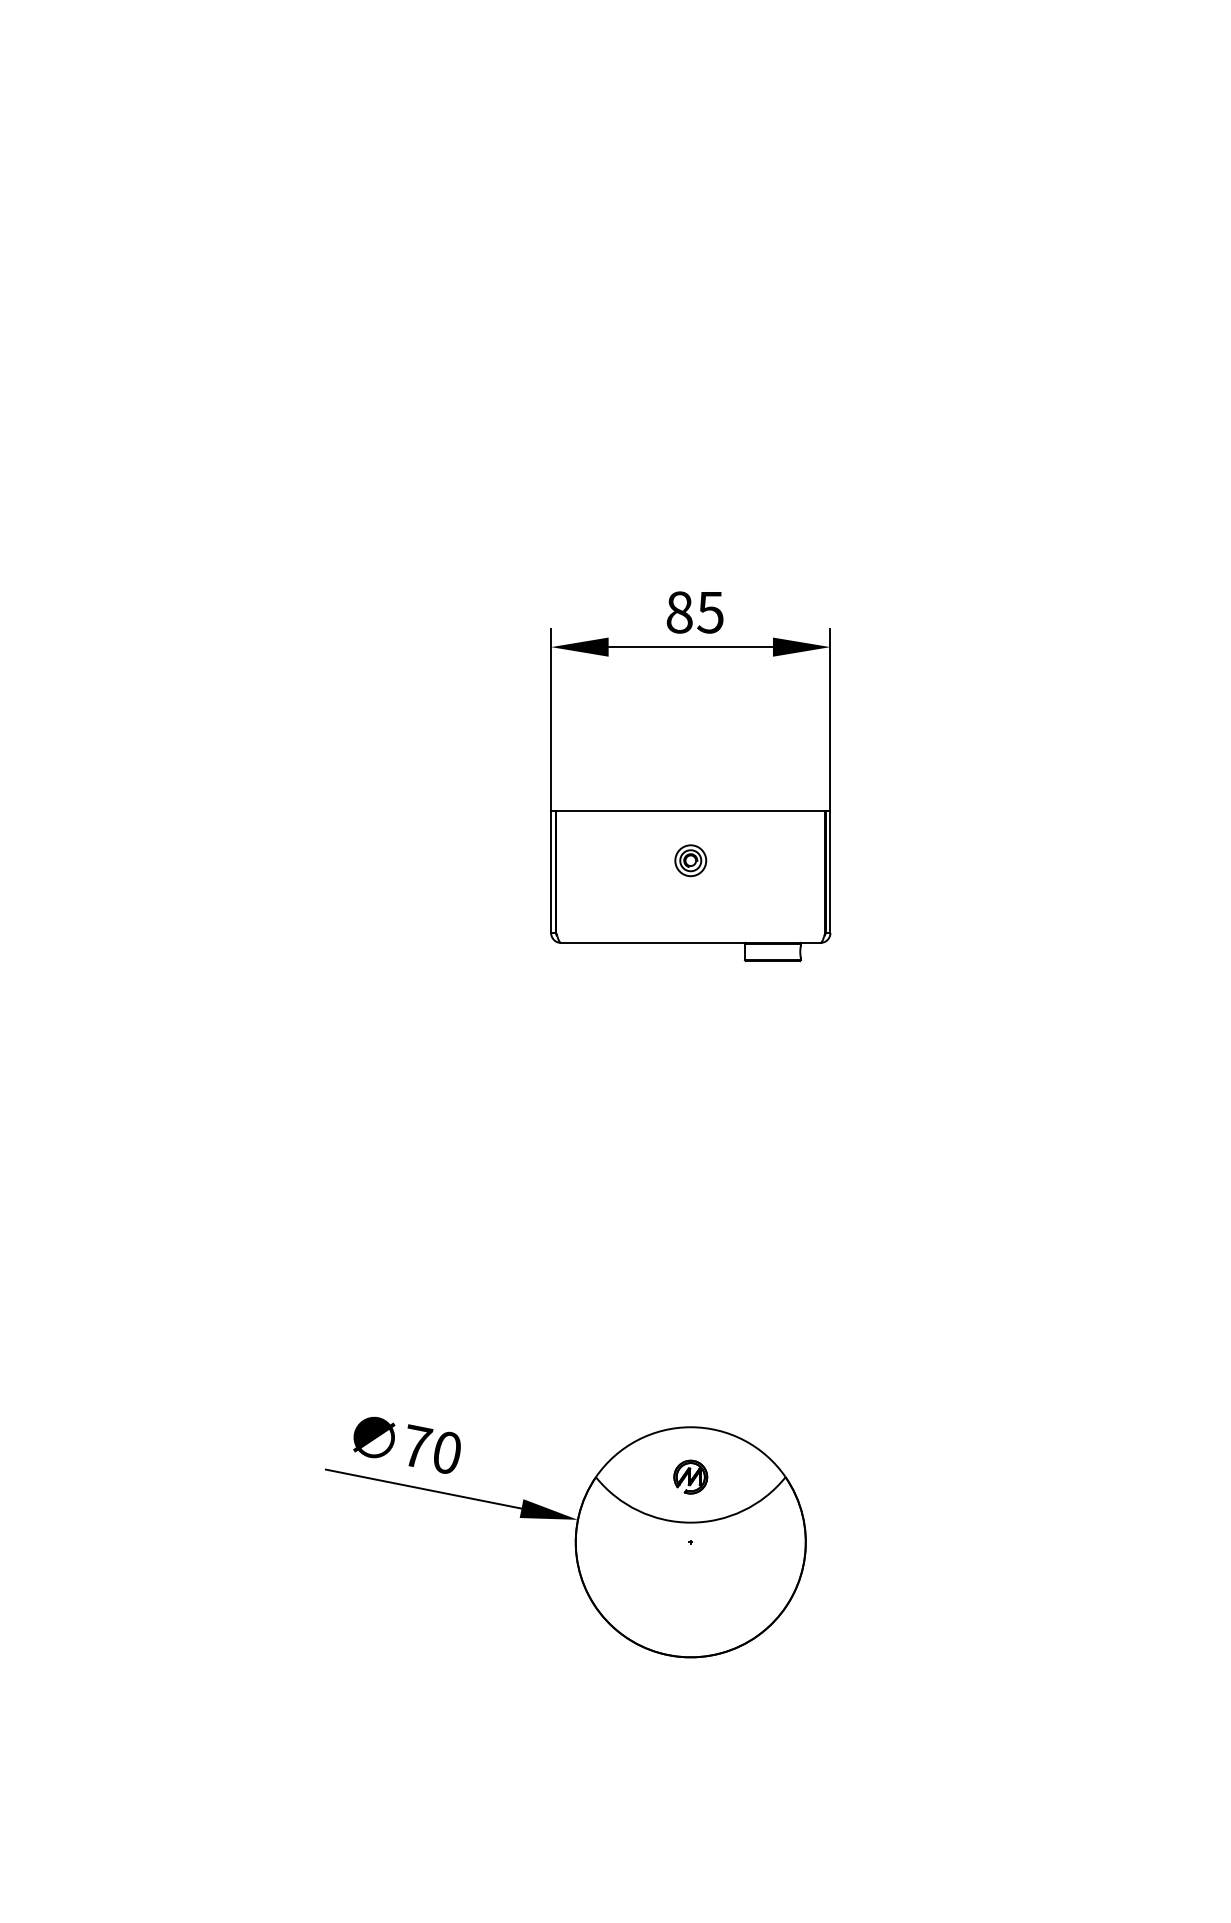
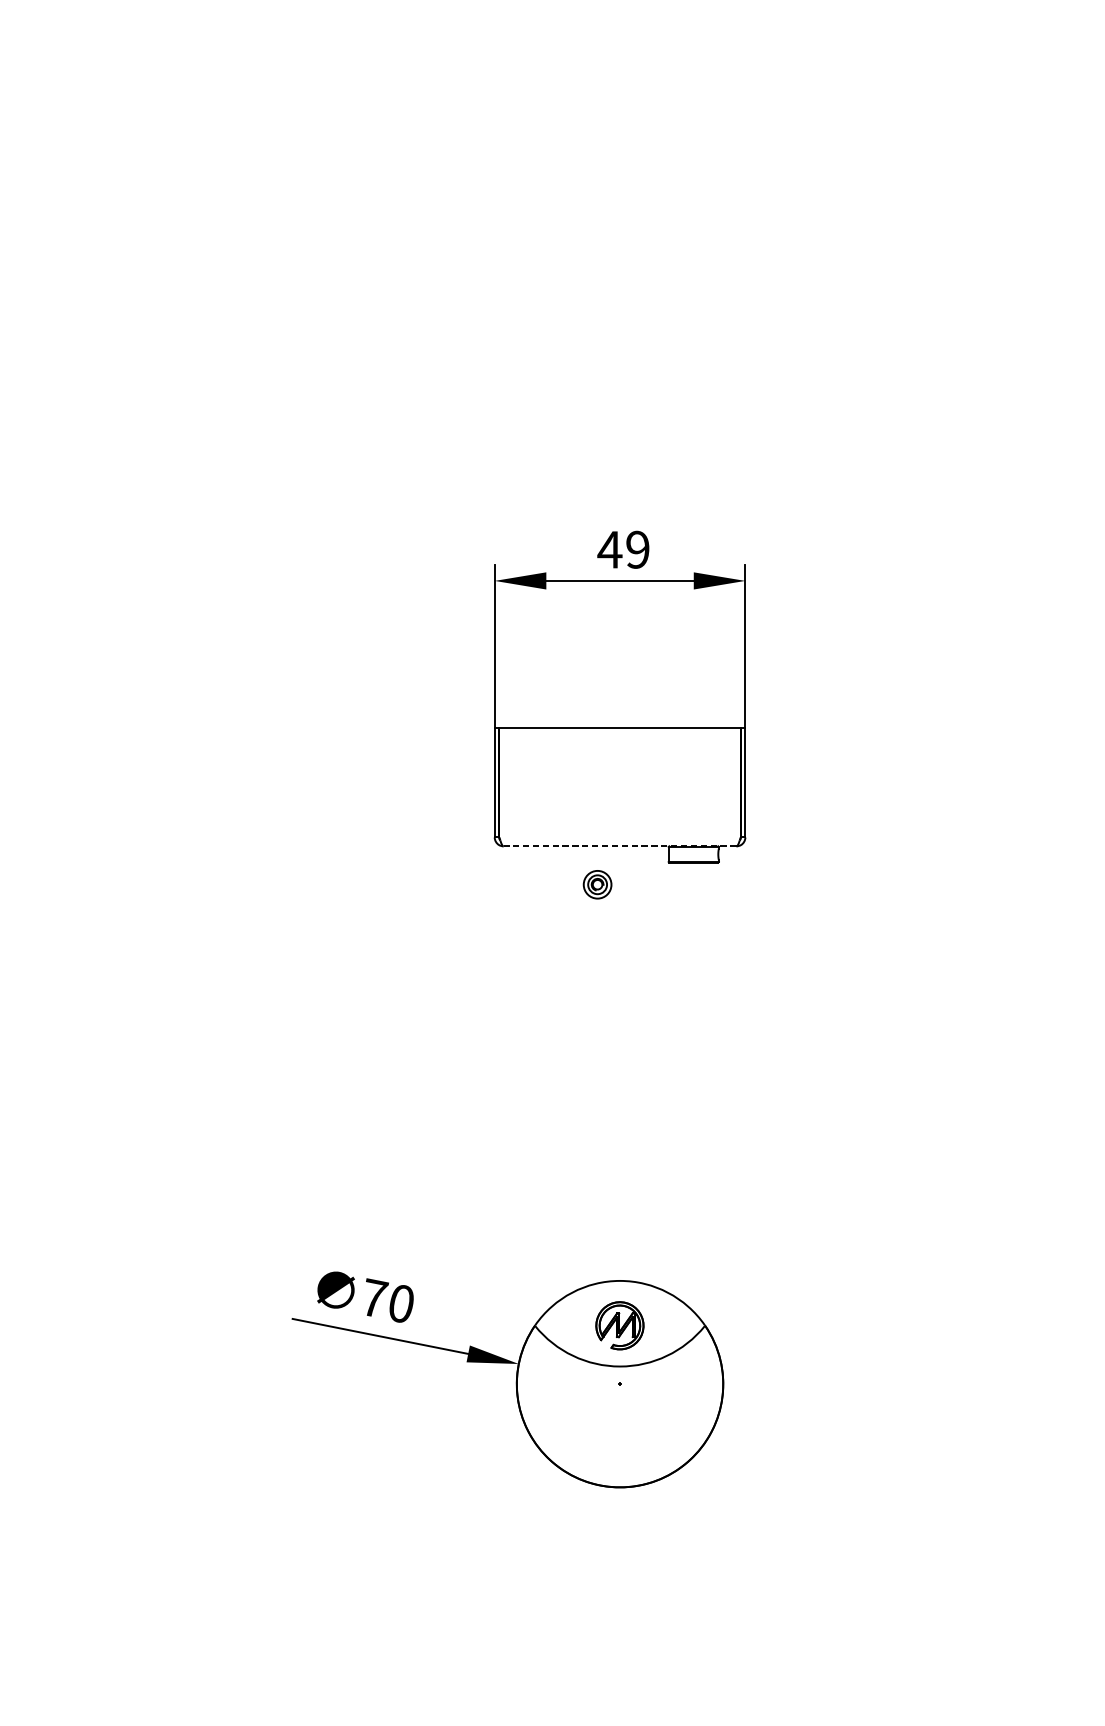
text: (694, 612) -> (623, 549), 85 -> 49
part: (690, 860) -> (597, 884), moved
line: (690, 942) -> (619, 845), solid -> dashed
part: (690, 1476) -> (619, 1325), size x1.6

